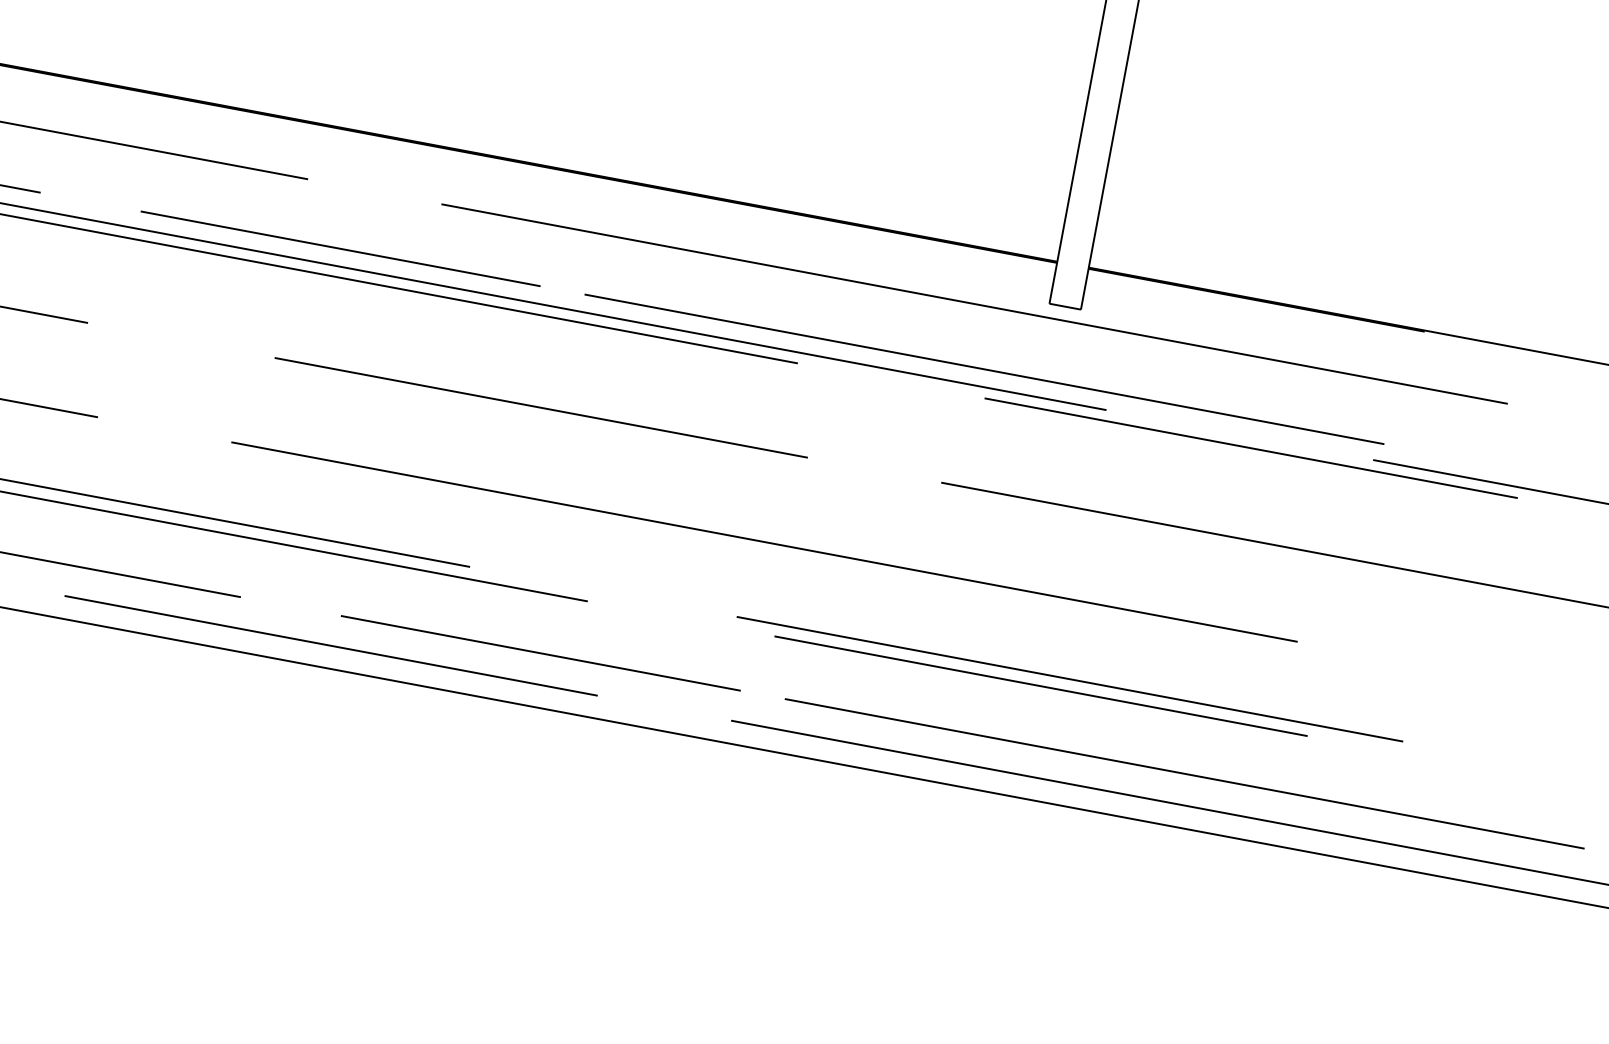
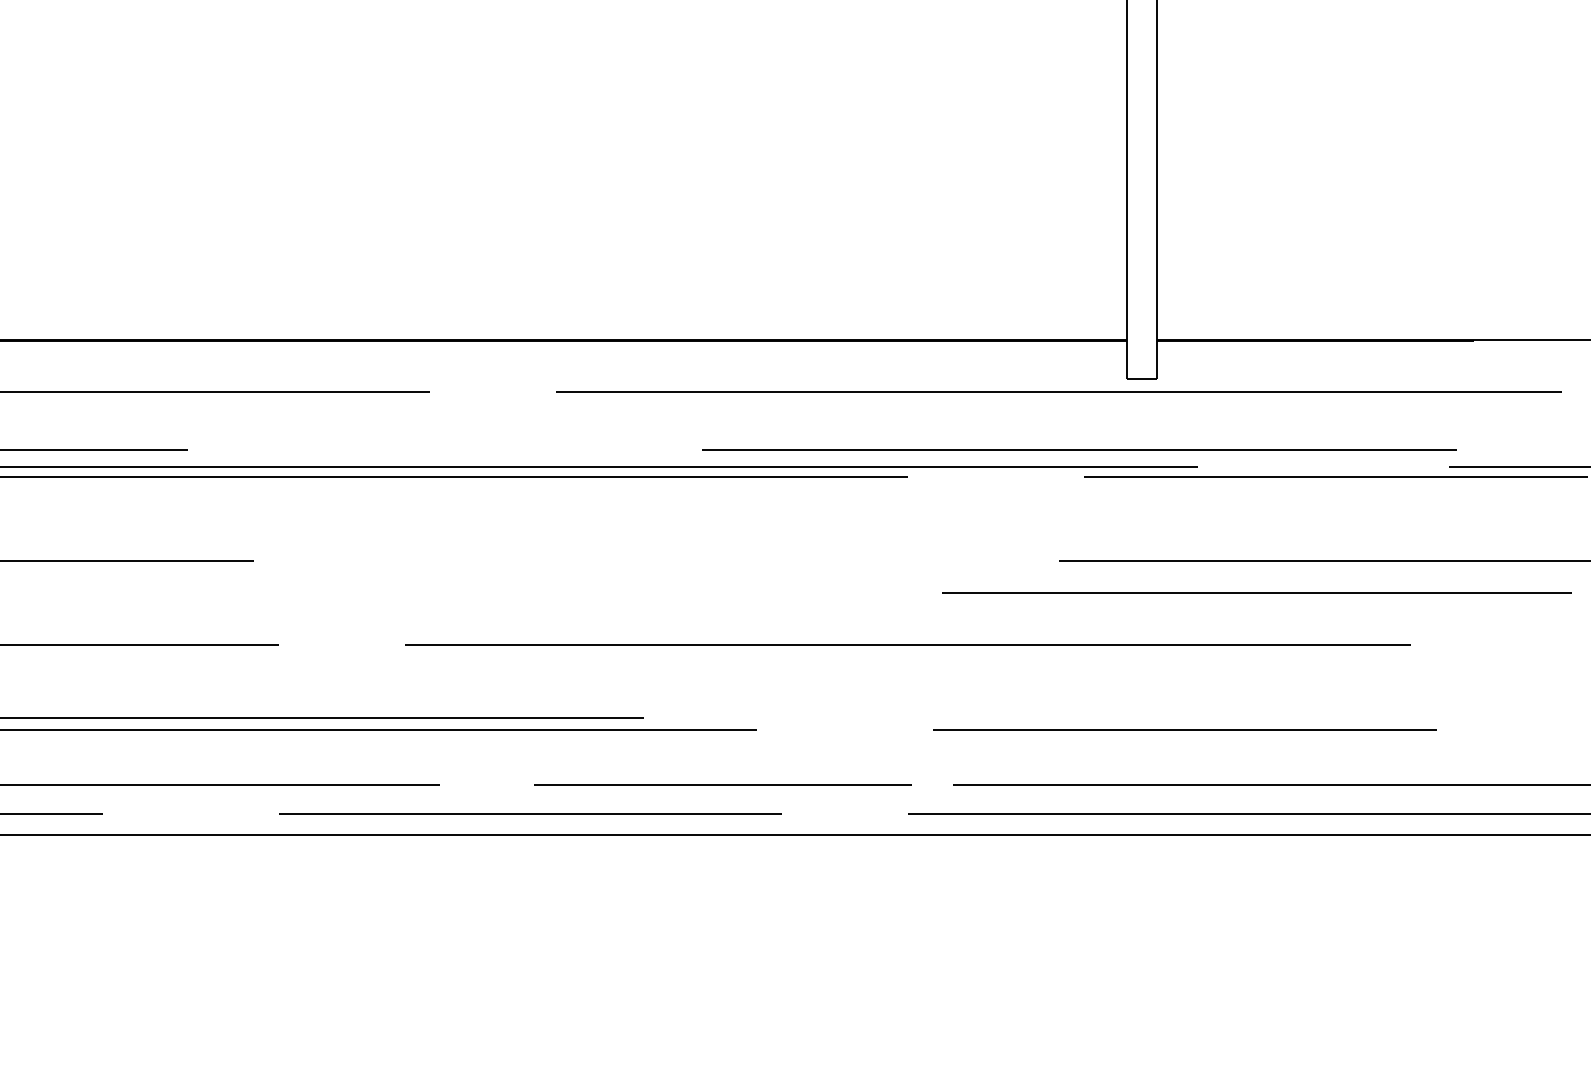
line: (340, 248) -> (471, 449), removed
line: (541, 407) -> (681, 560), removed
line: (1069, 678) -> (1256, 592), moved

